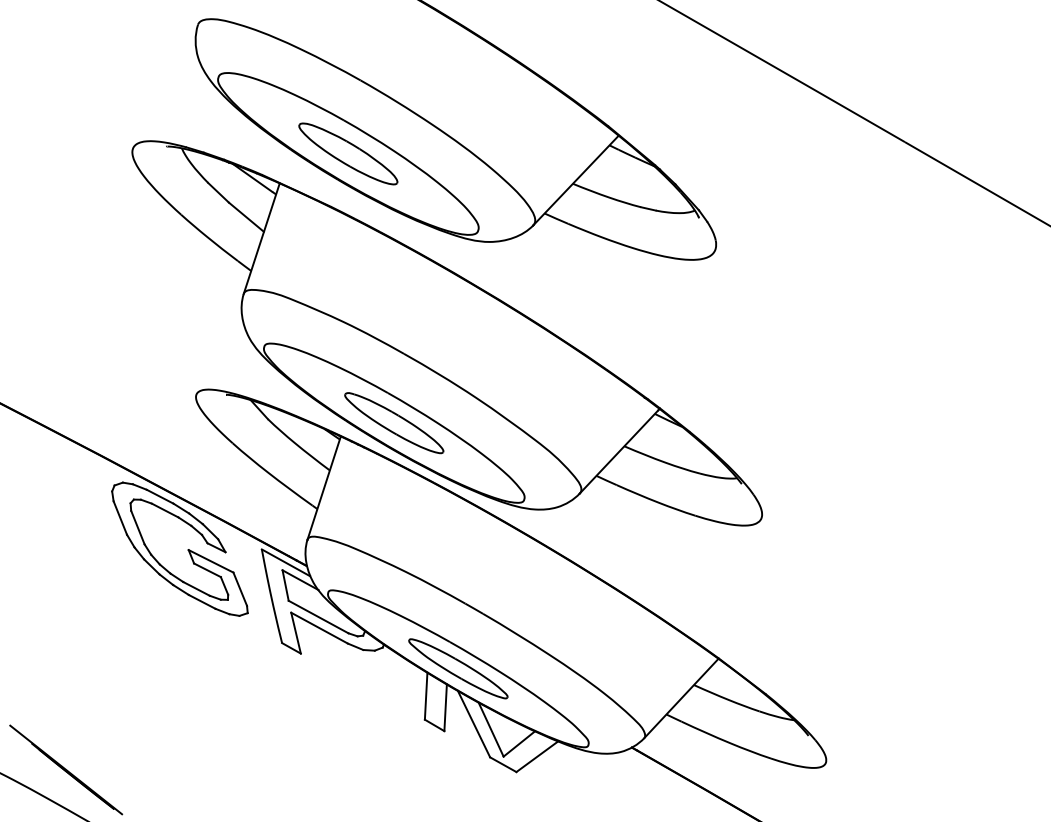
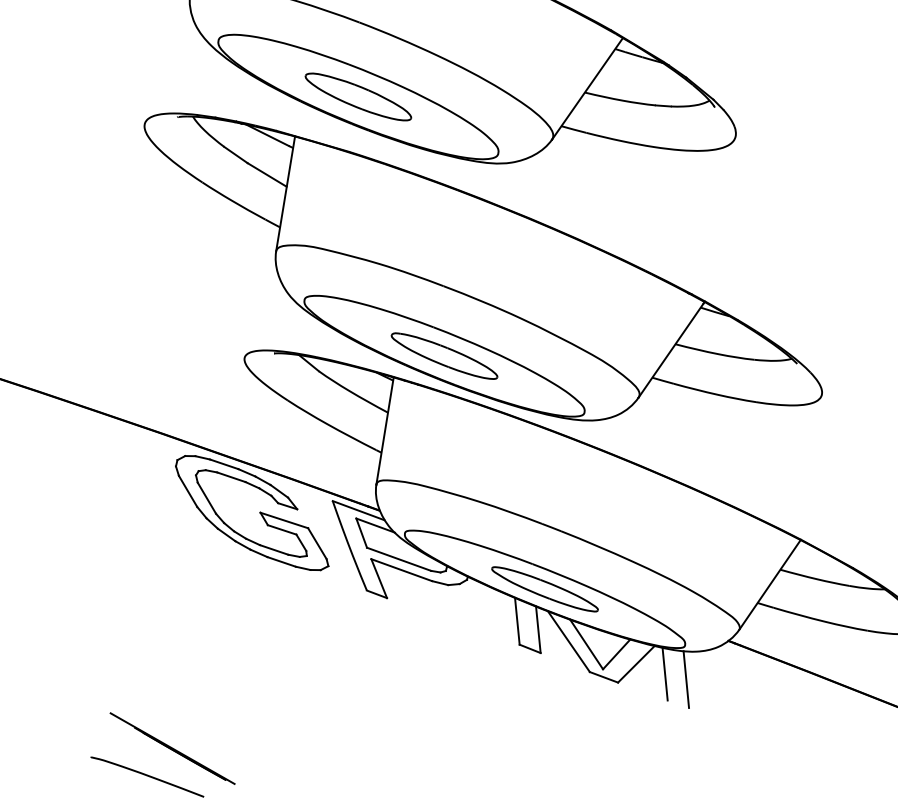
line: (563, 770) -> (664, 673), added
line: (583, 778) -> (685, 678), added

